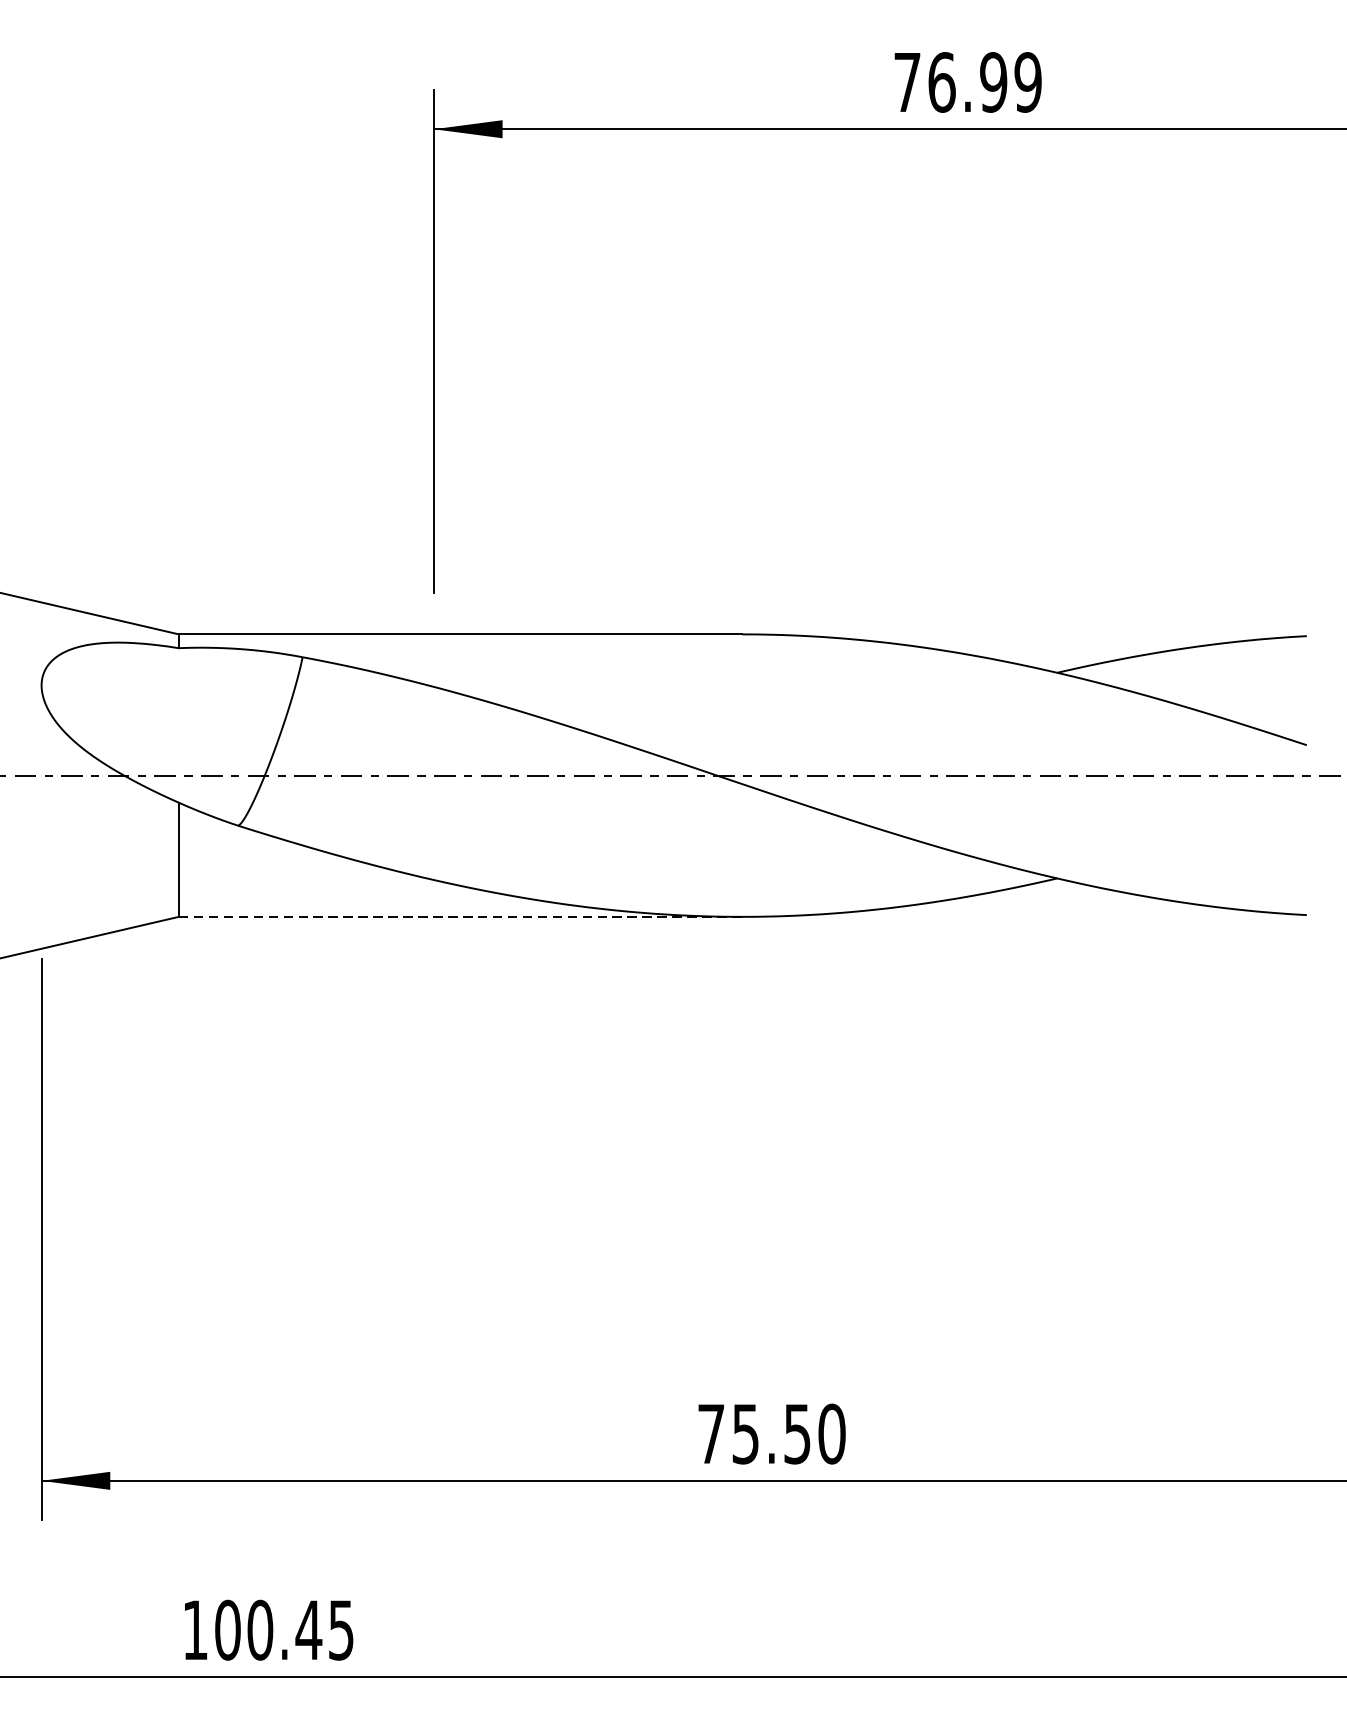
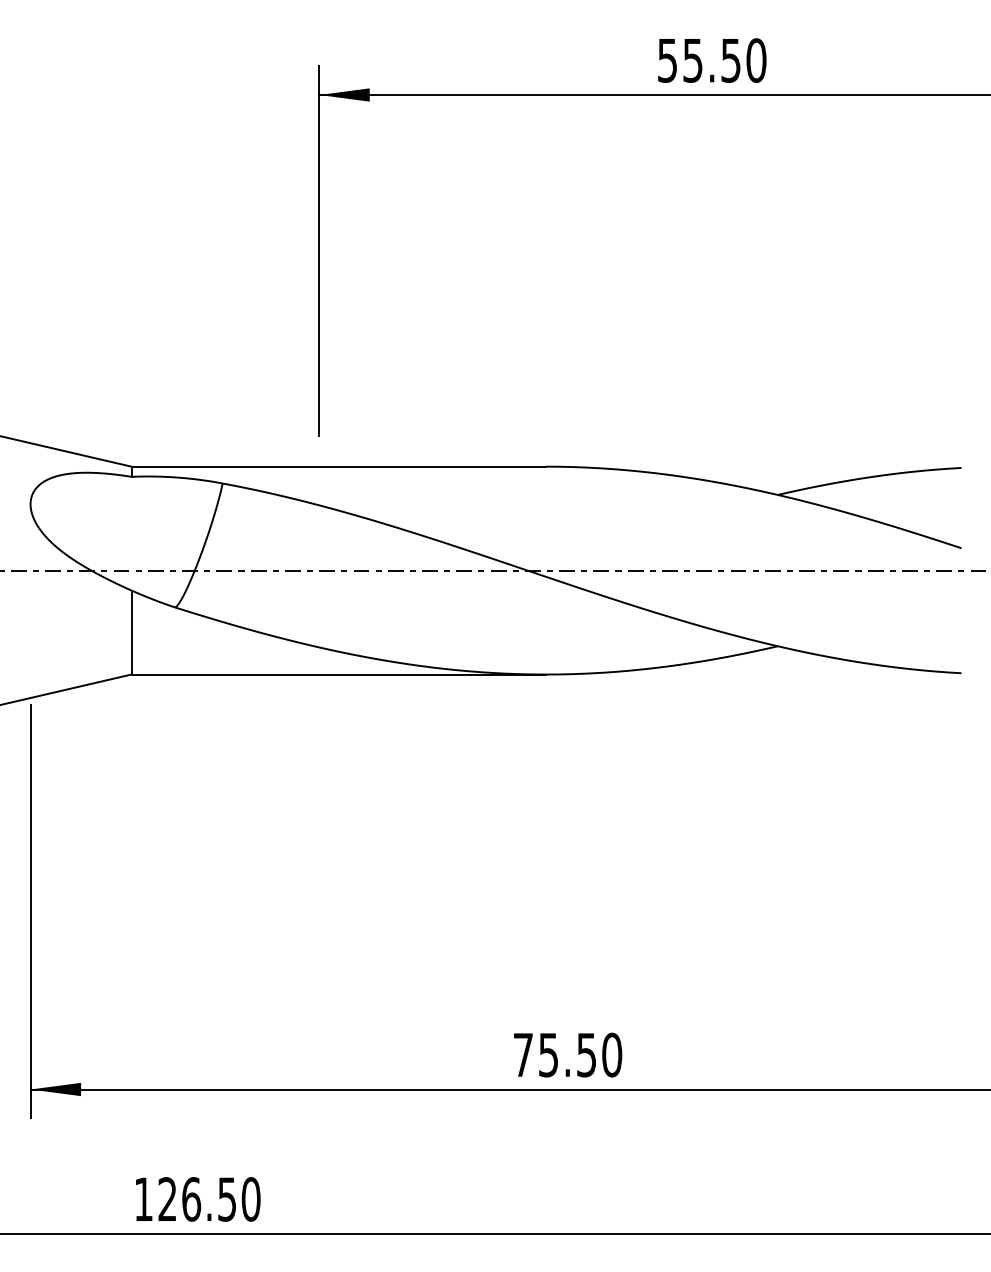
text: (968, 82) -> (712, 60), 76.99 -> 55.50
line: (461, 916) -> (339, 674), dashed -> solid
text: (284, 1630) -> (209, 1199), 100.45 -> 126.50

